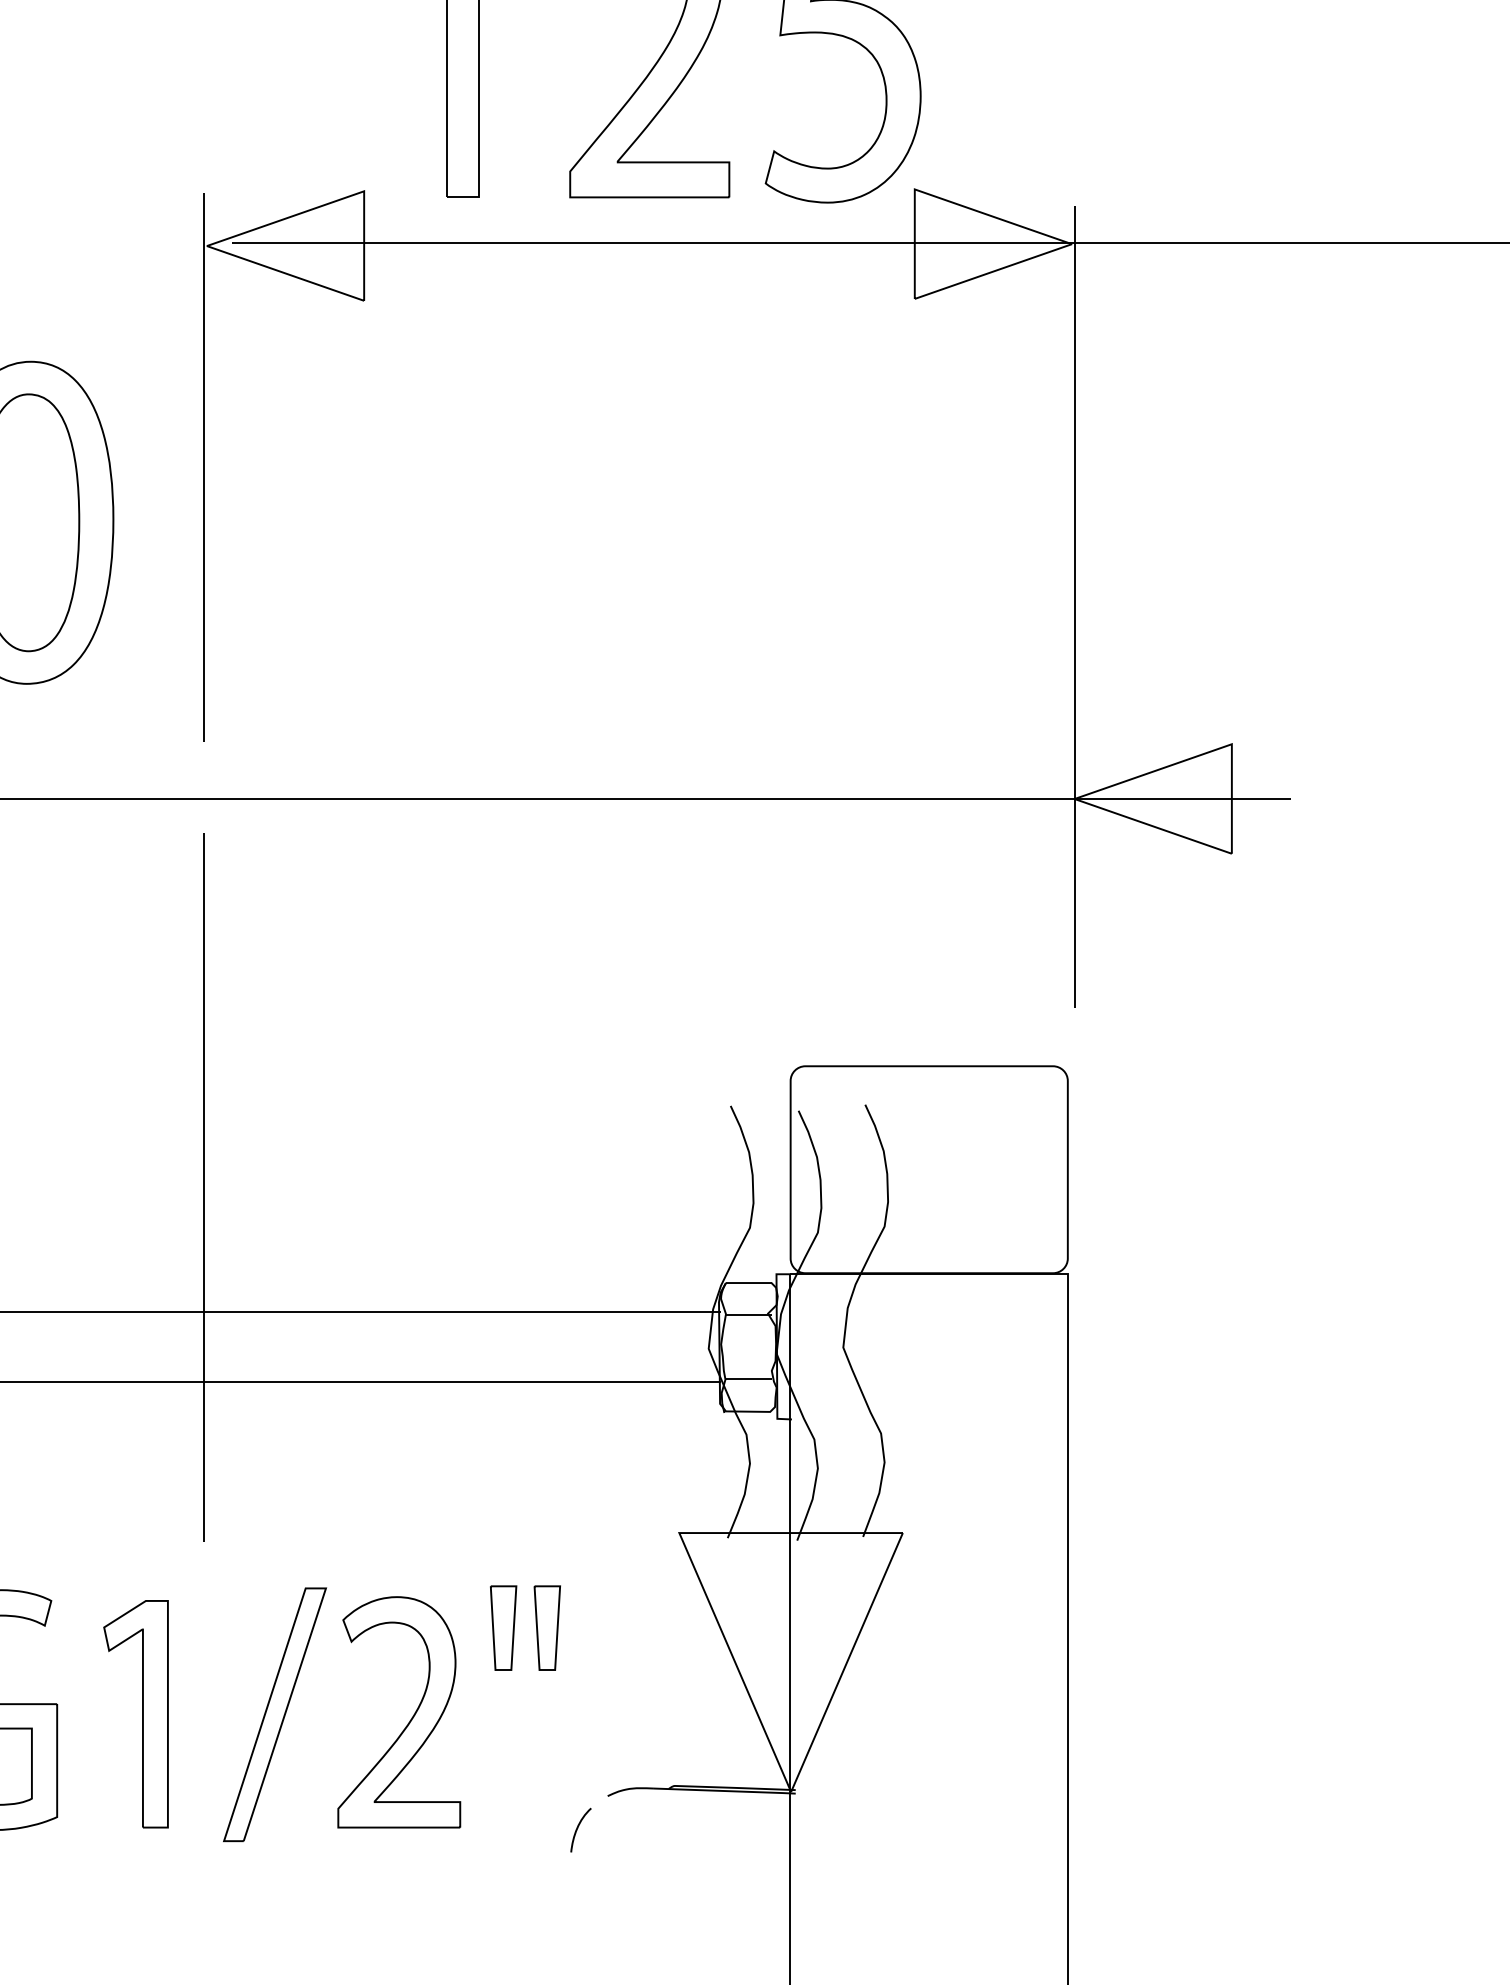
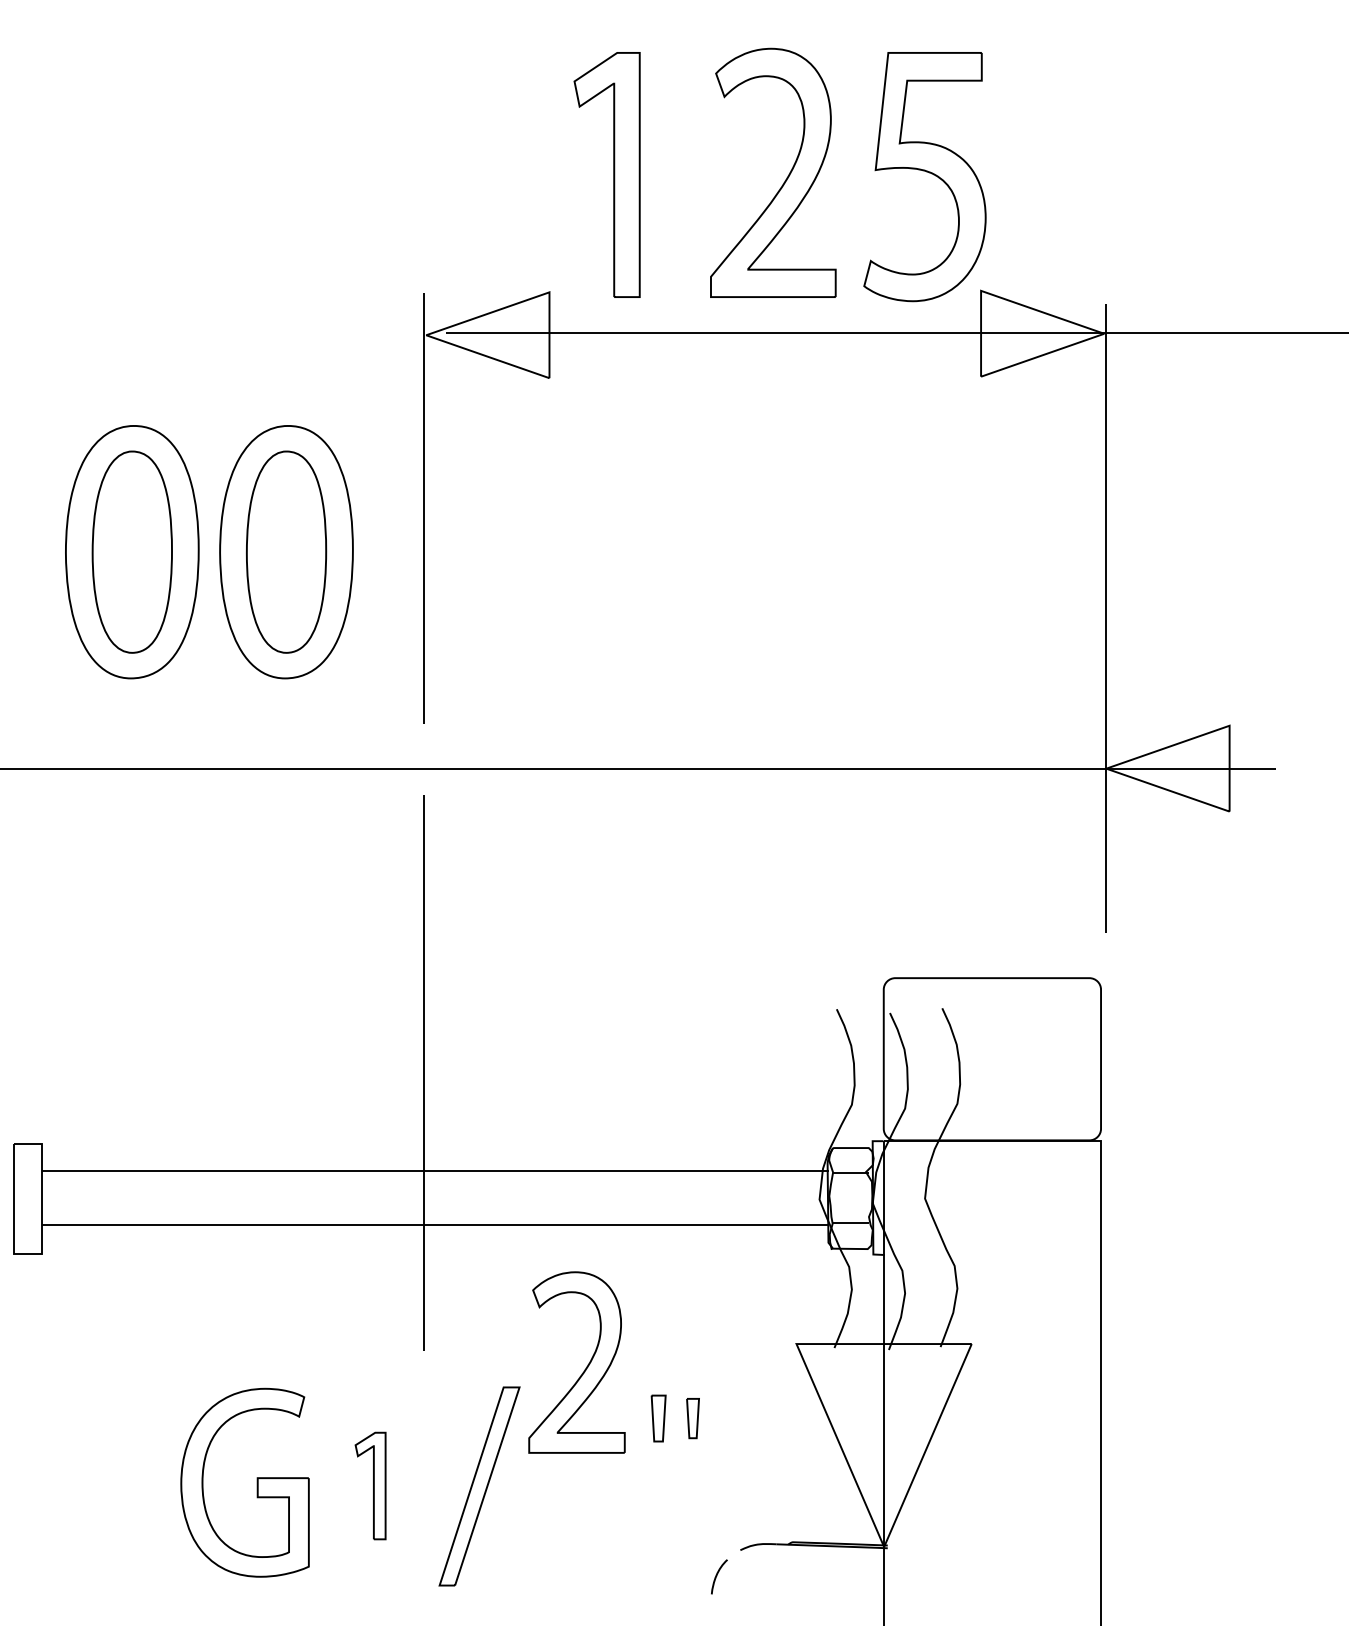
part: (503, 1628) -> (658, 1418), size x0.7
part: (546, 1628) -> (692, 1418), size x0.6
part: (135, 1713) -> (370, 1485), size x0.6
part: (408, 1721) -> (584, 1369), moved

